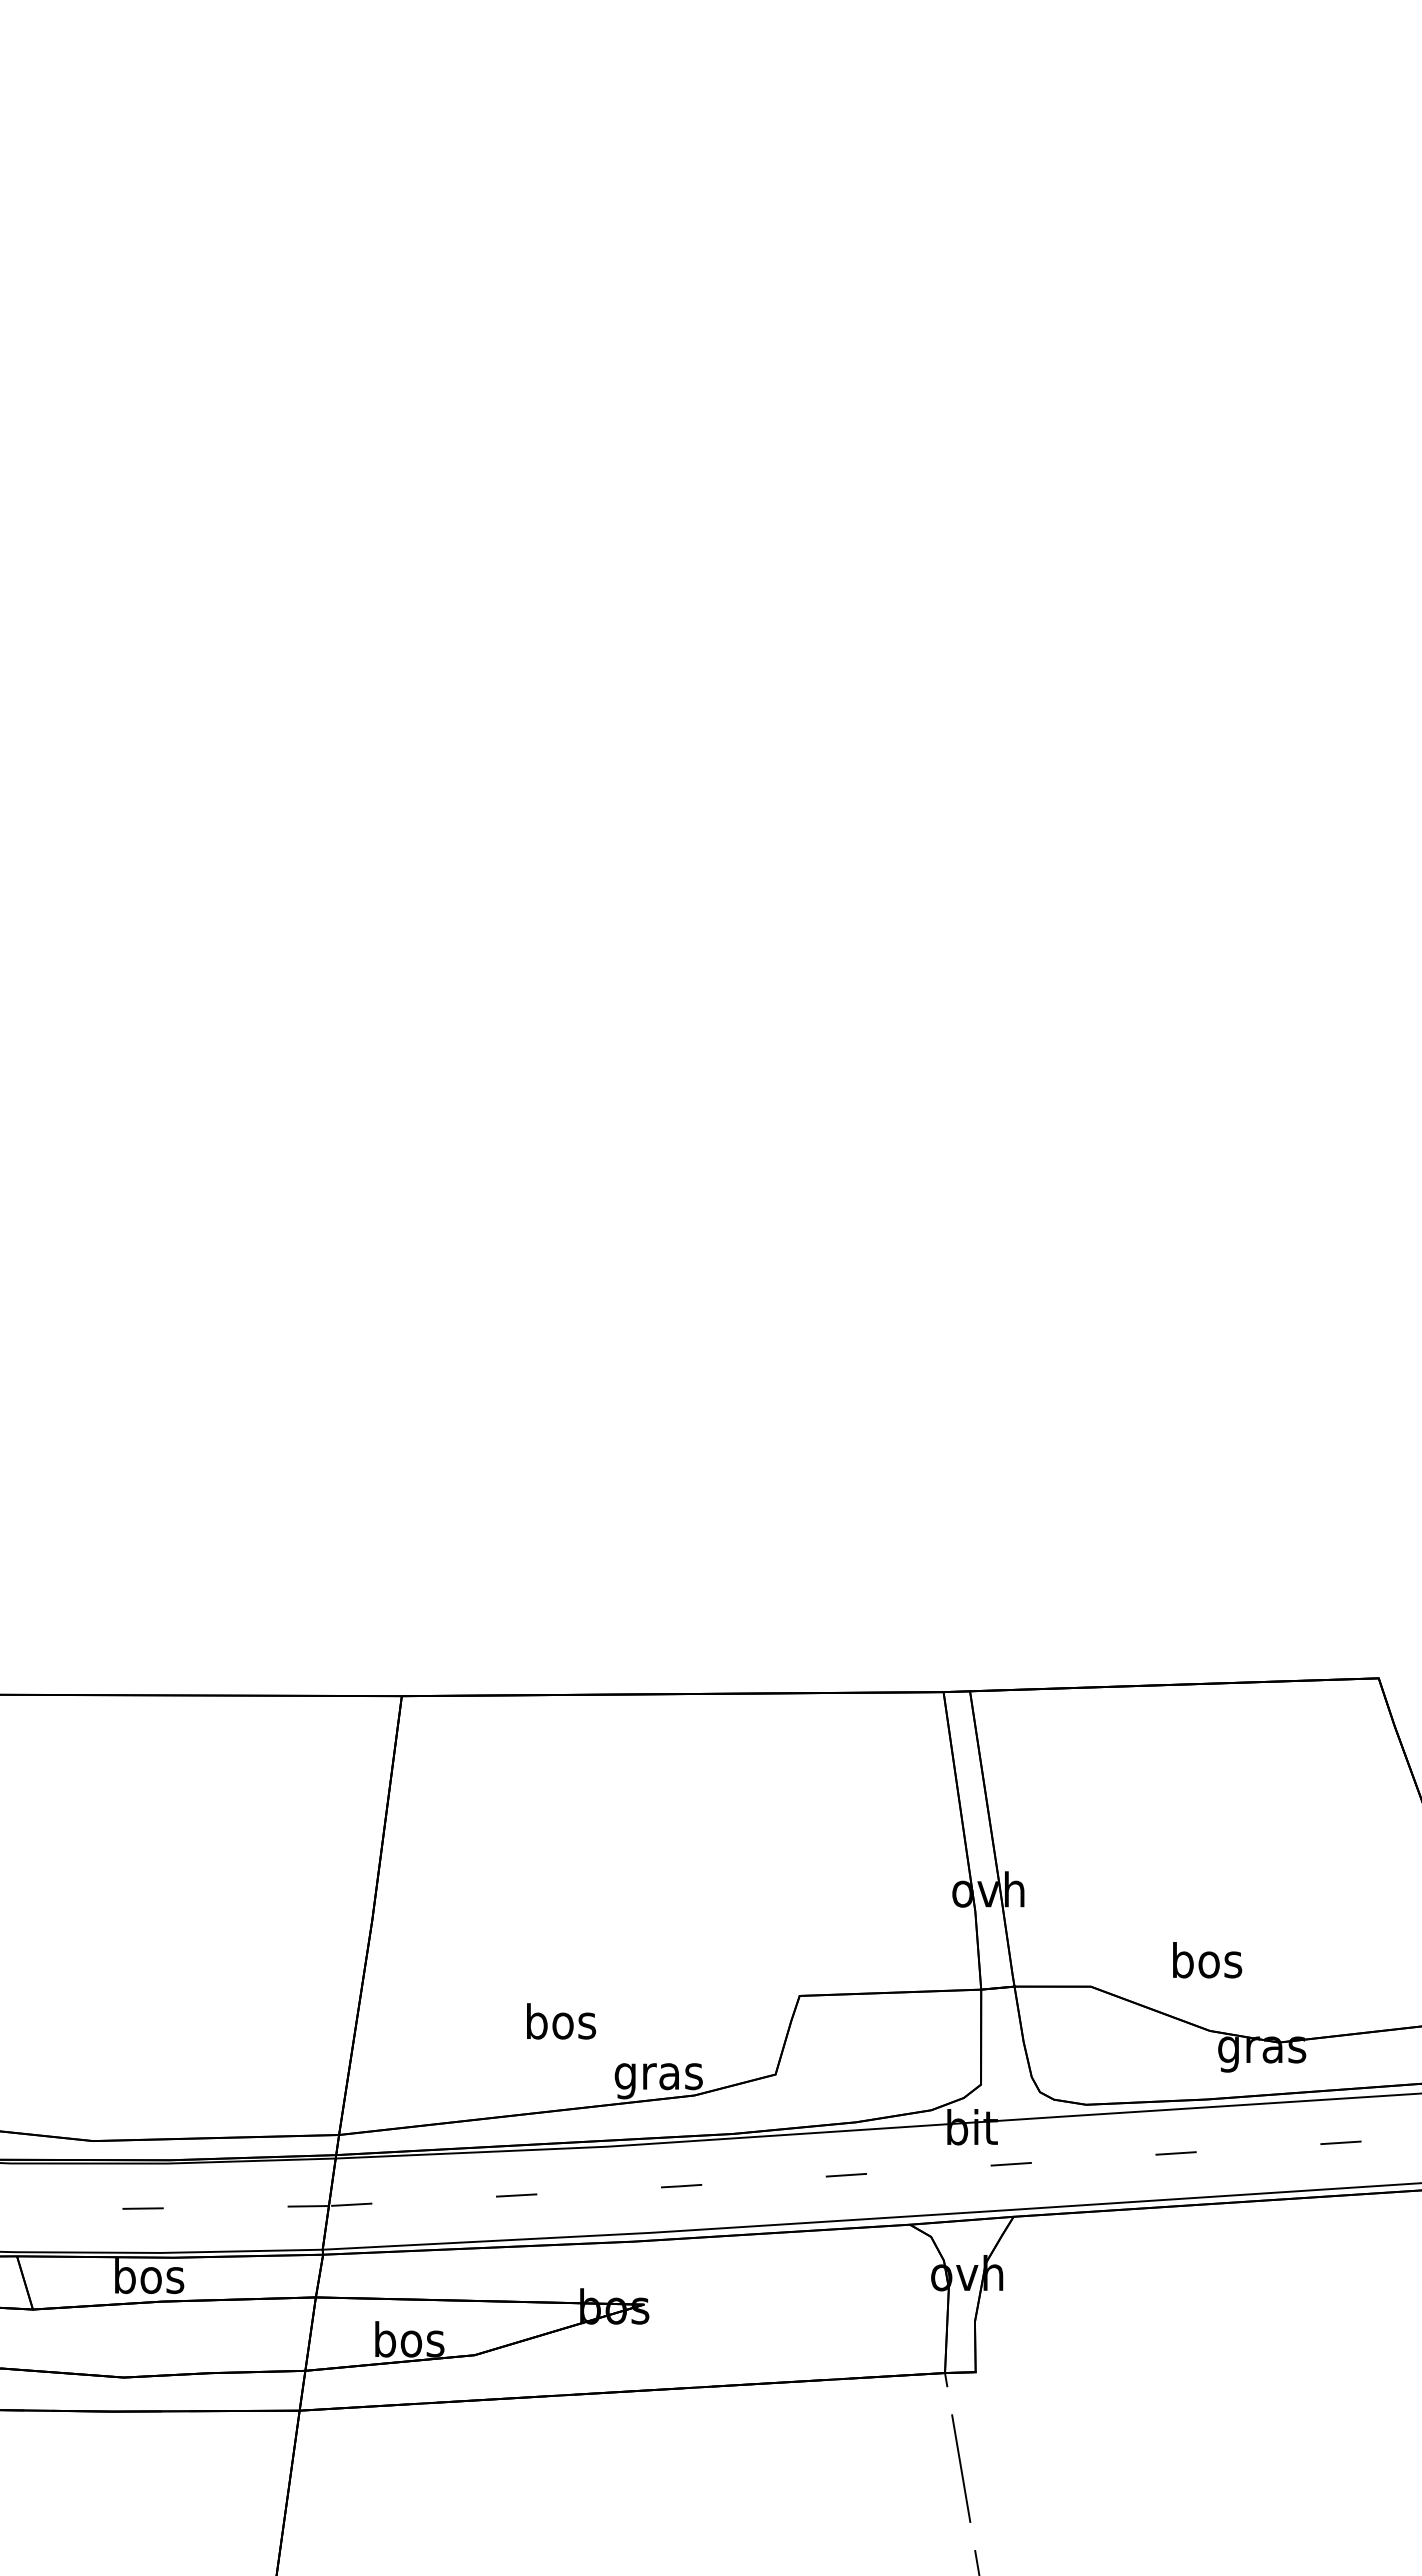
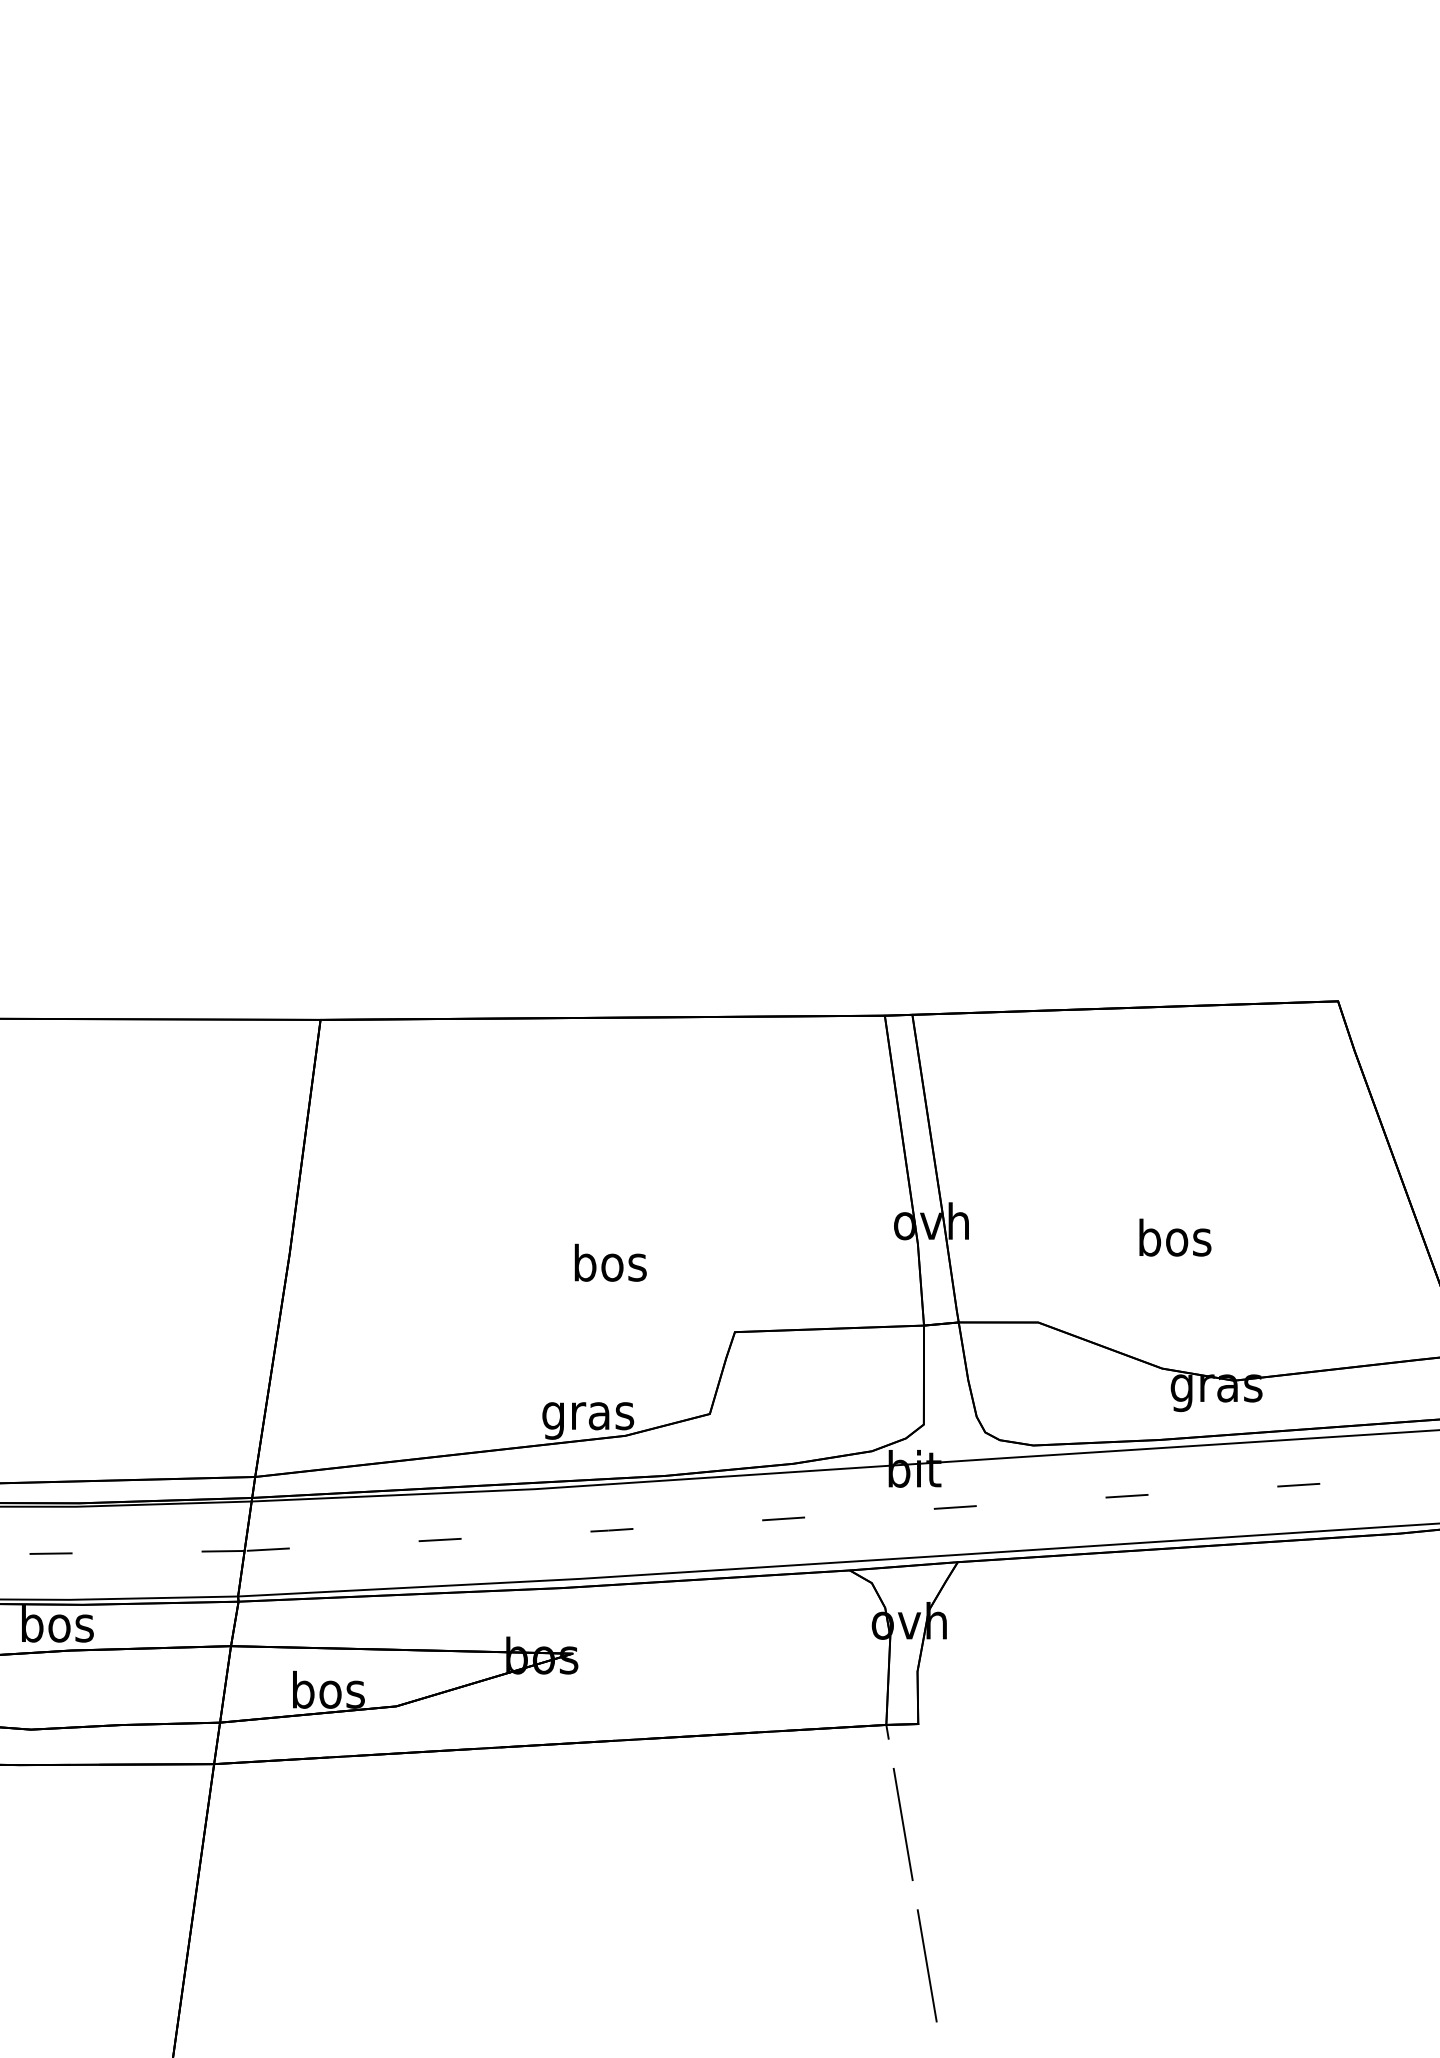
text: (1207, 1960) -> (1175, 1237), moved
text: (561, 2021) -> (610, 1262), moved

